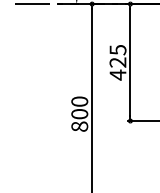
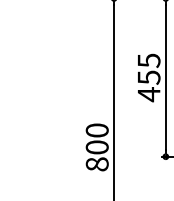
text: (117, 62) -> (148, 77), 425 -> 455

